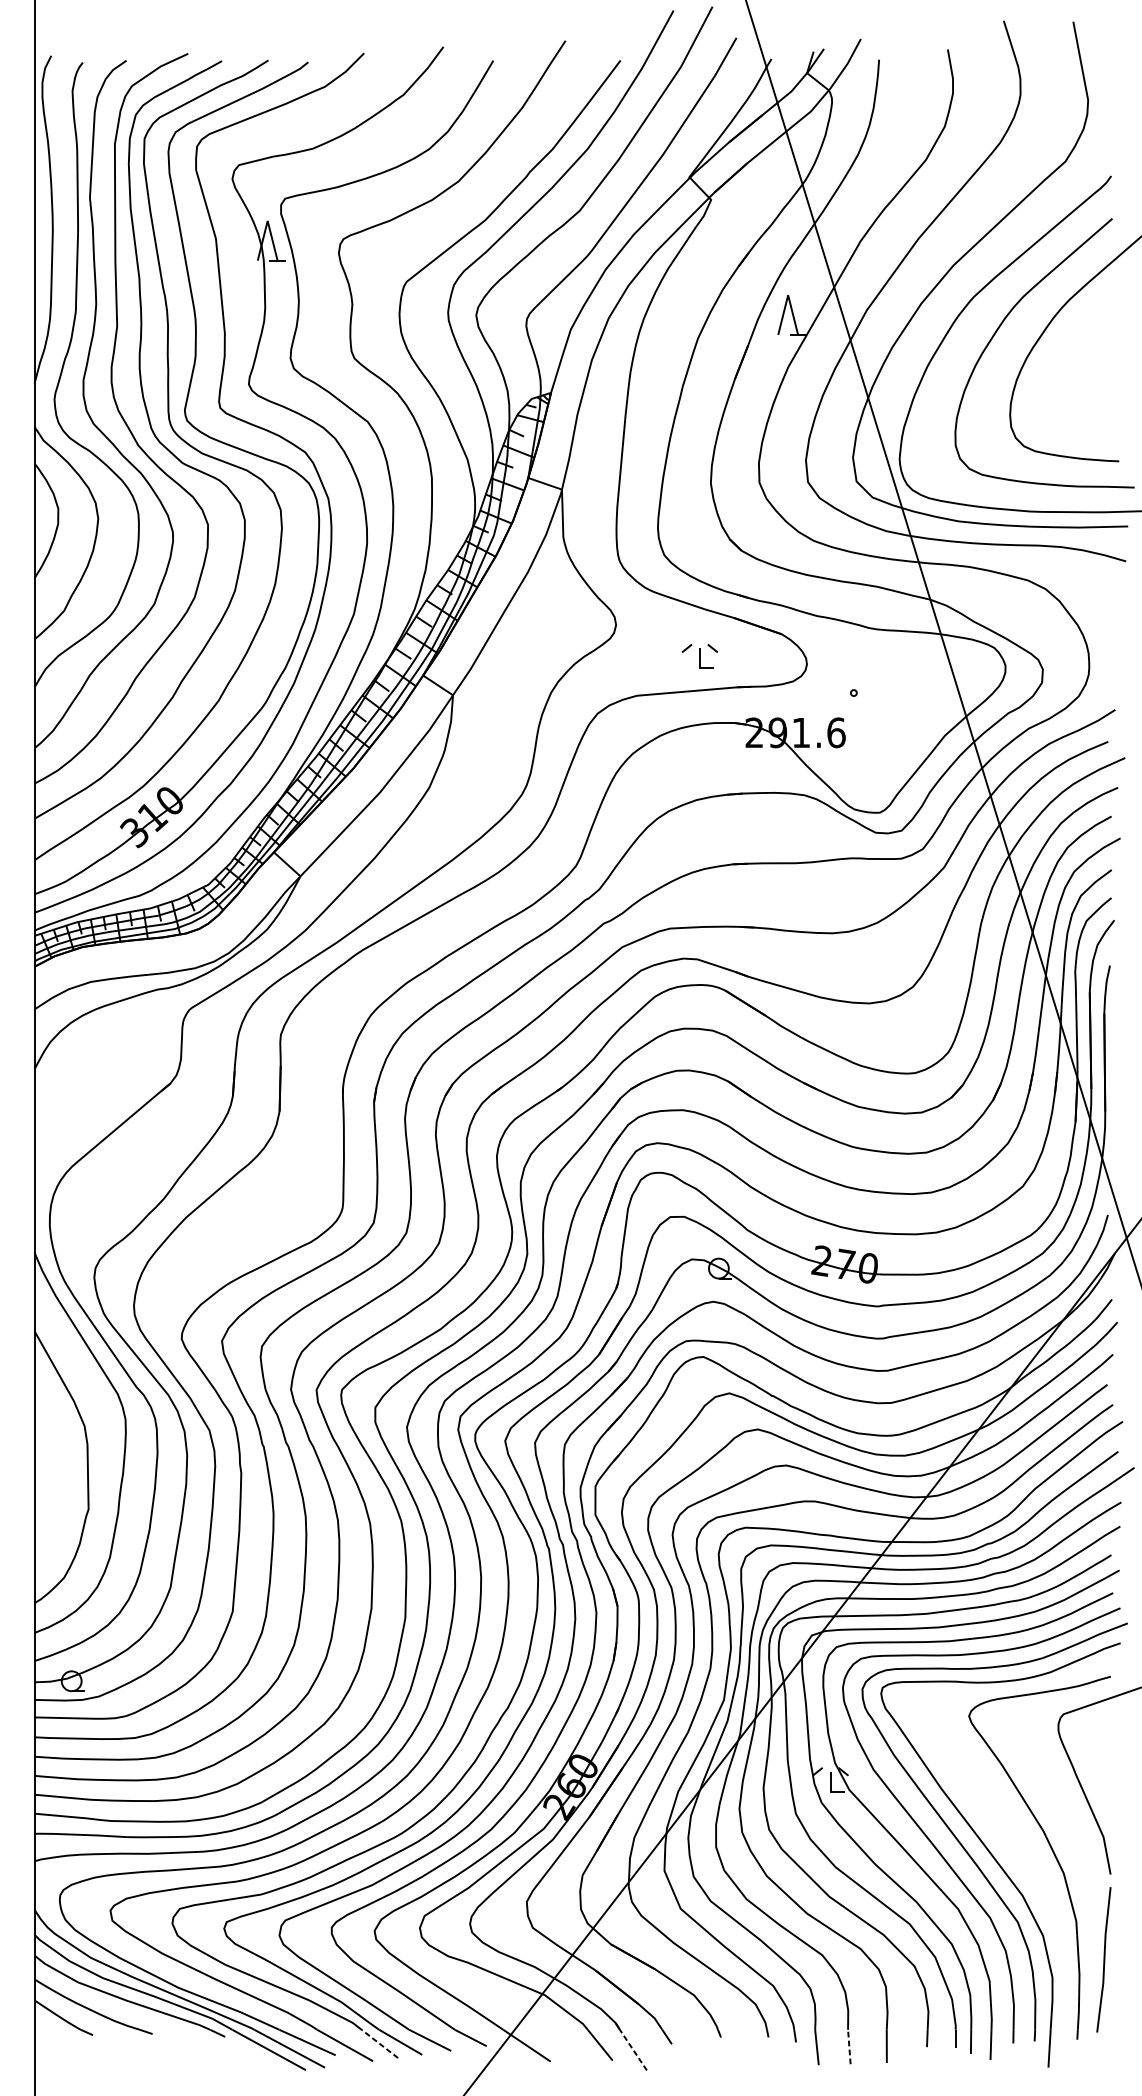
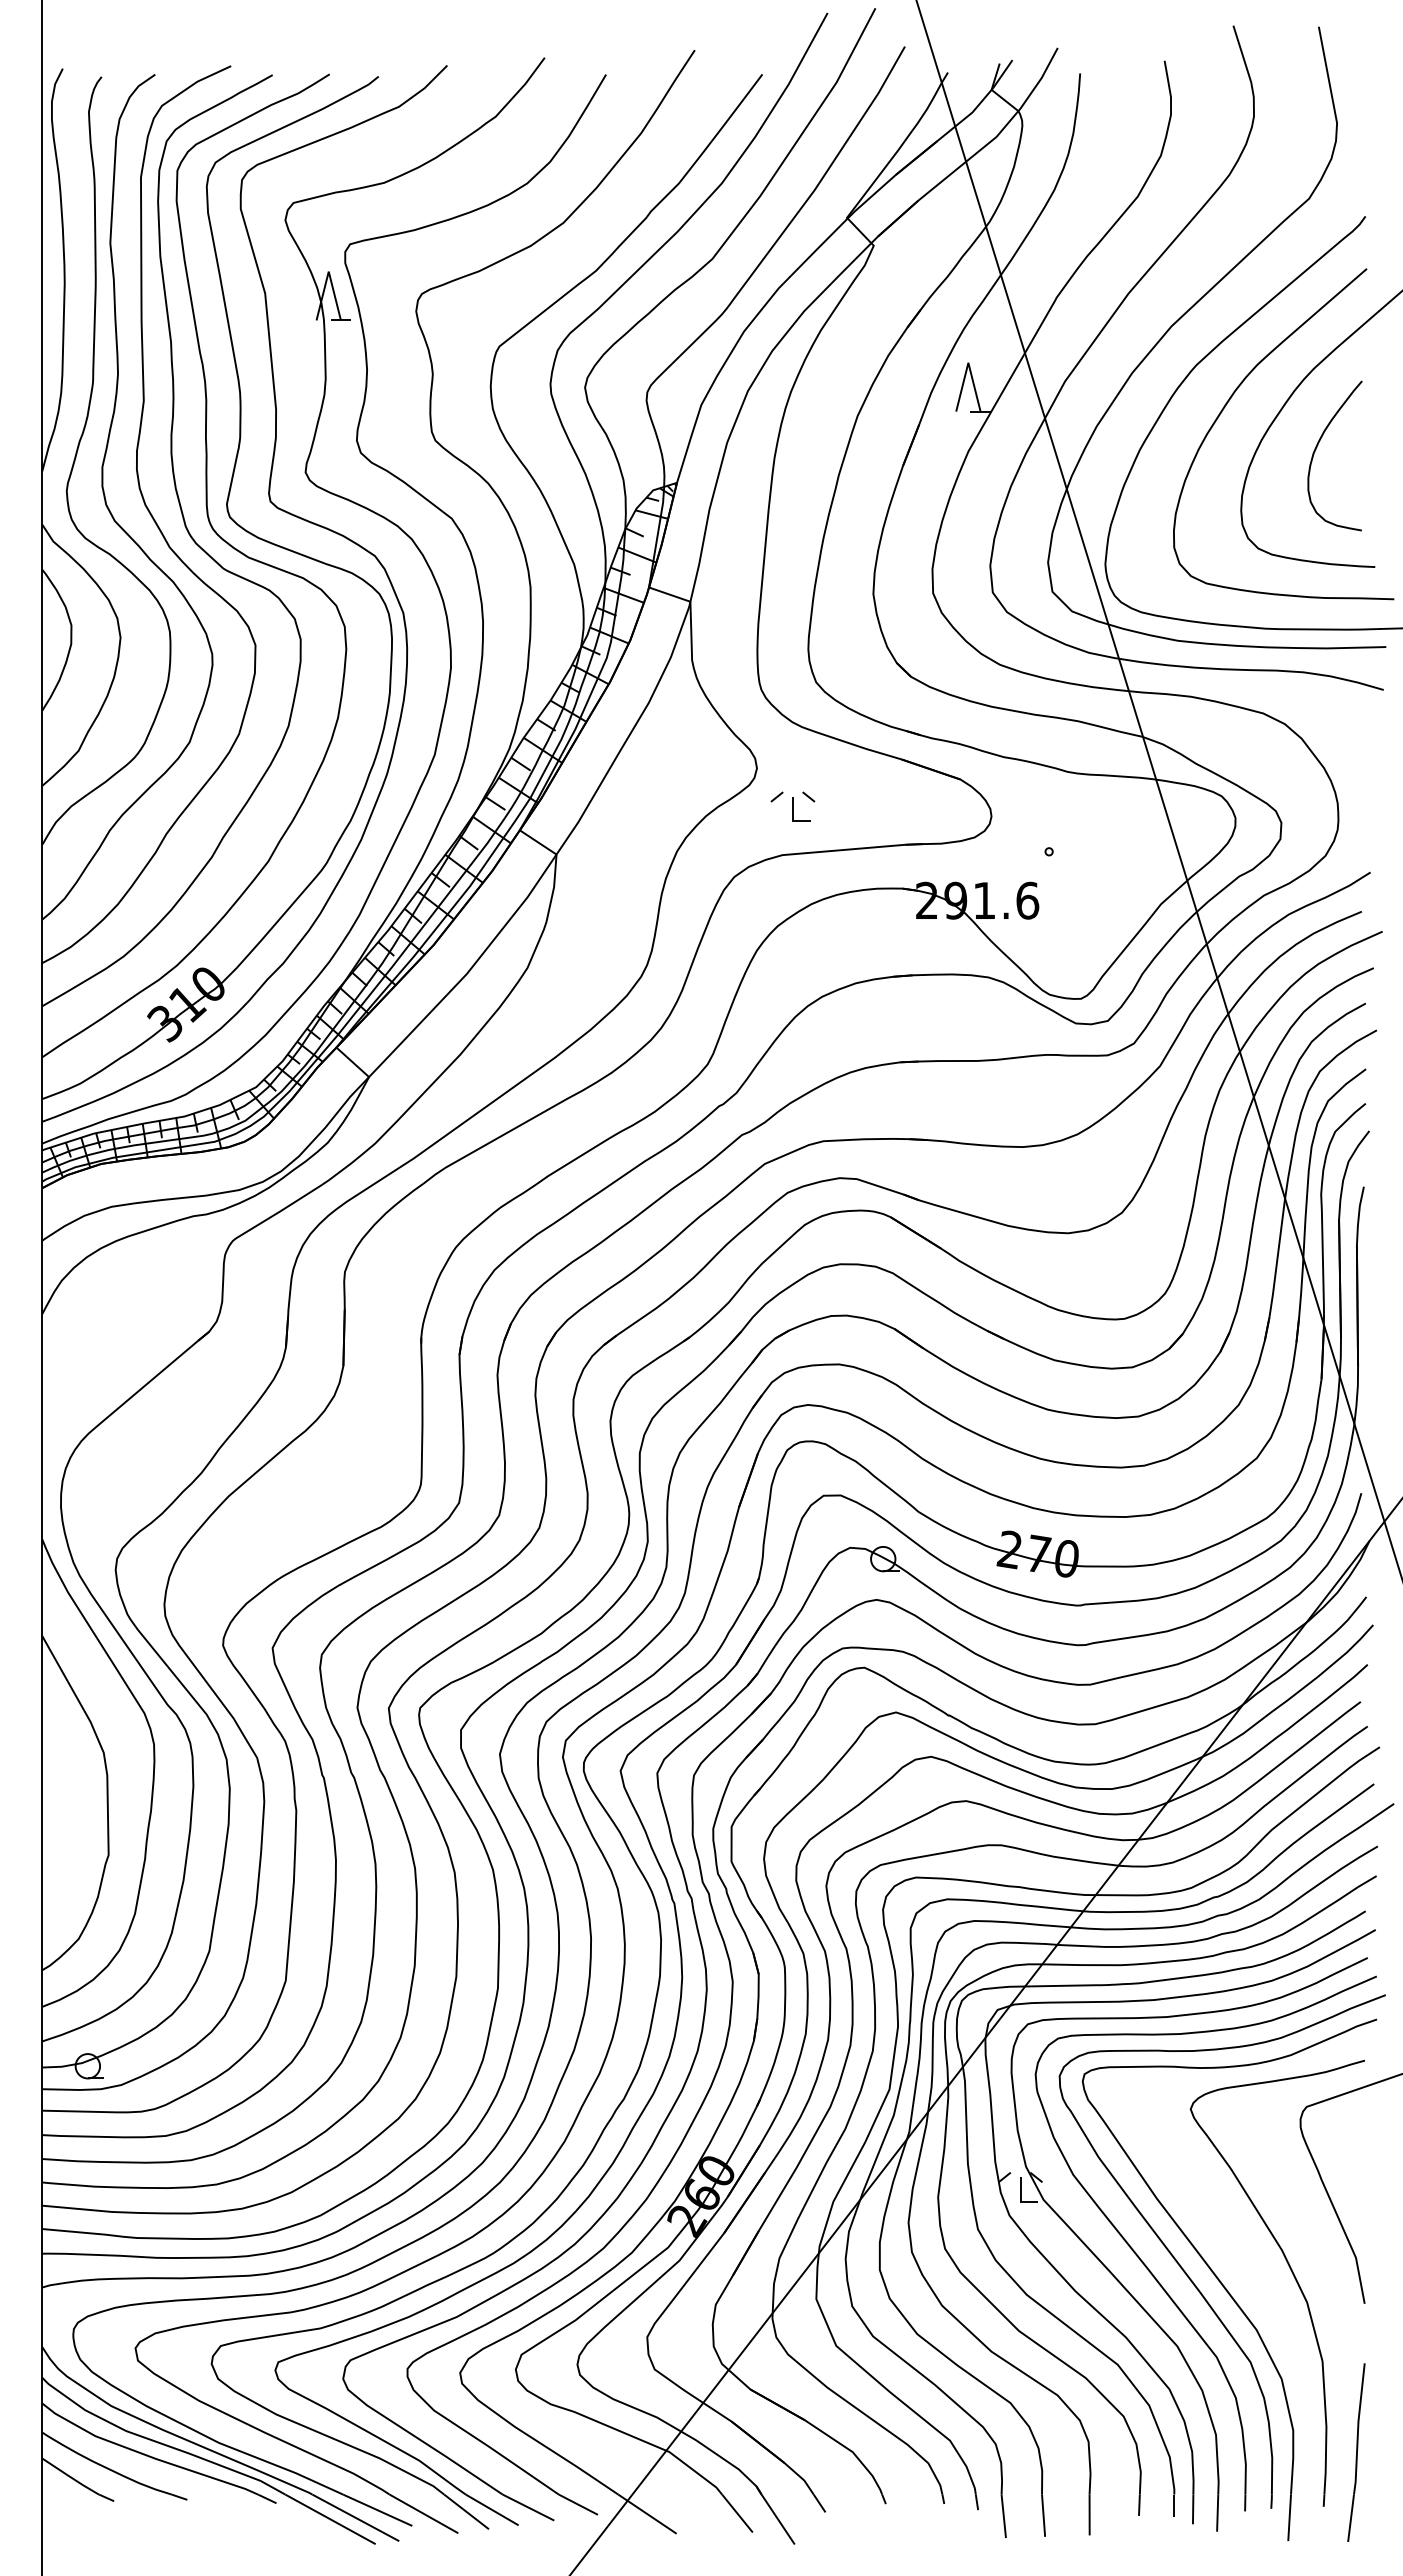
curve: (1072, 364) -> (1317, 447), added
part: (699, 656) -> (792, 806), moved
part: (1103, 1959) -> (1356, 2452), moved
line: (379, 2043) -> (466, 2511), dashed -> solid
line: (849, 2046) -> (1043, 2515), dashed -> solid
line: (633, 2050) -> (778, 2519), dashed -> solid

